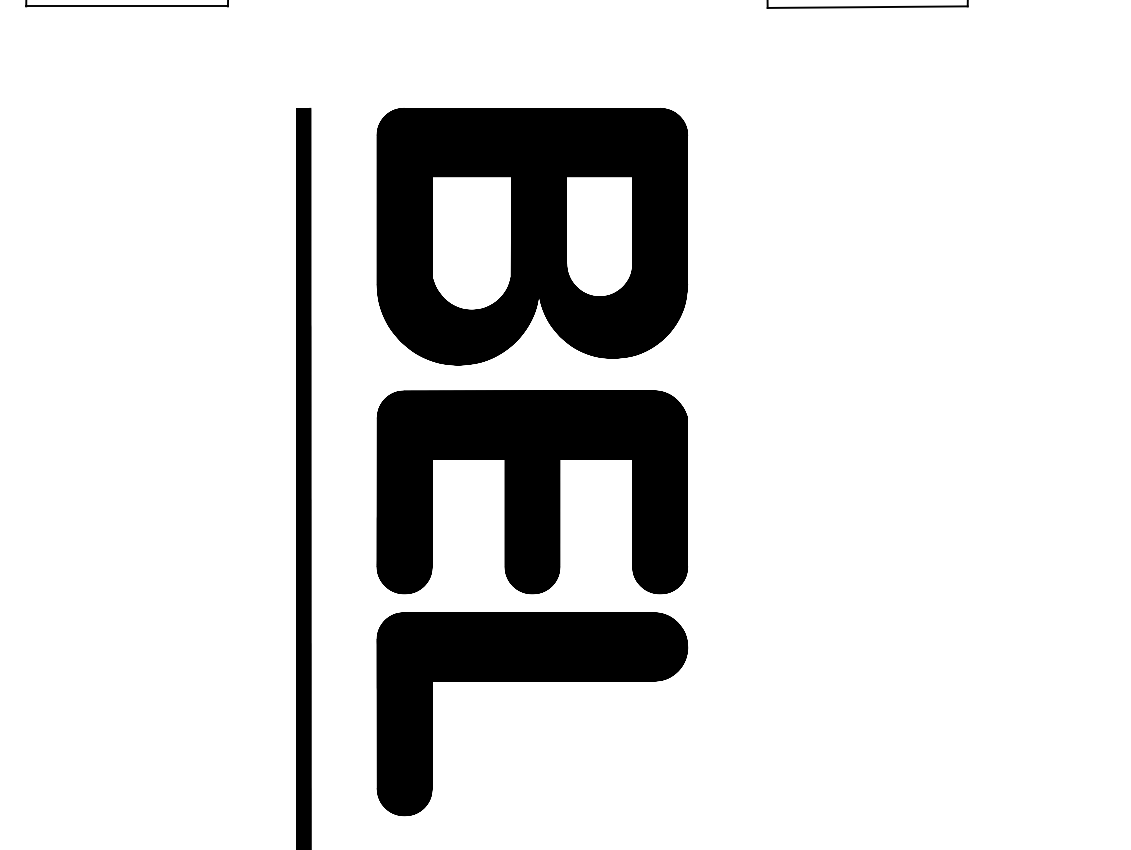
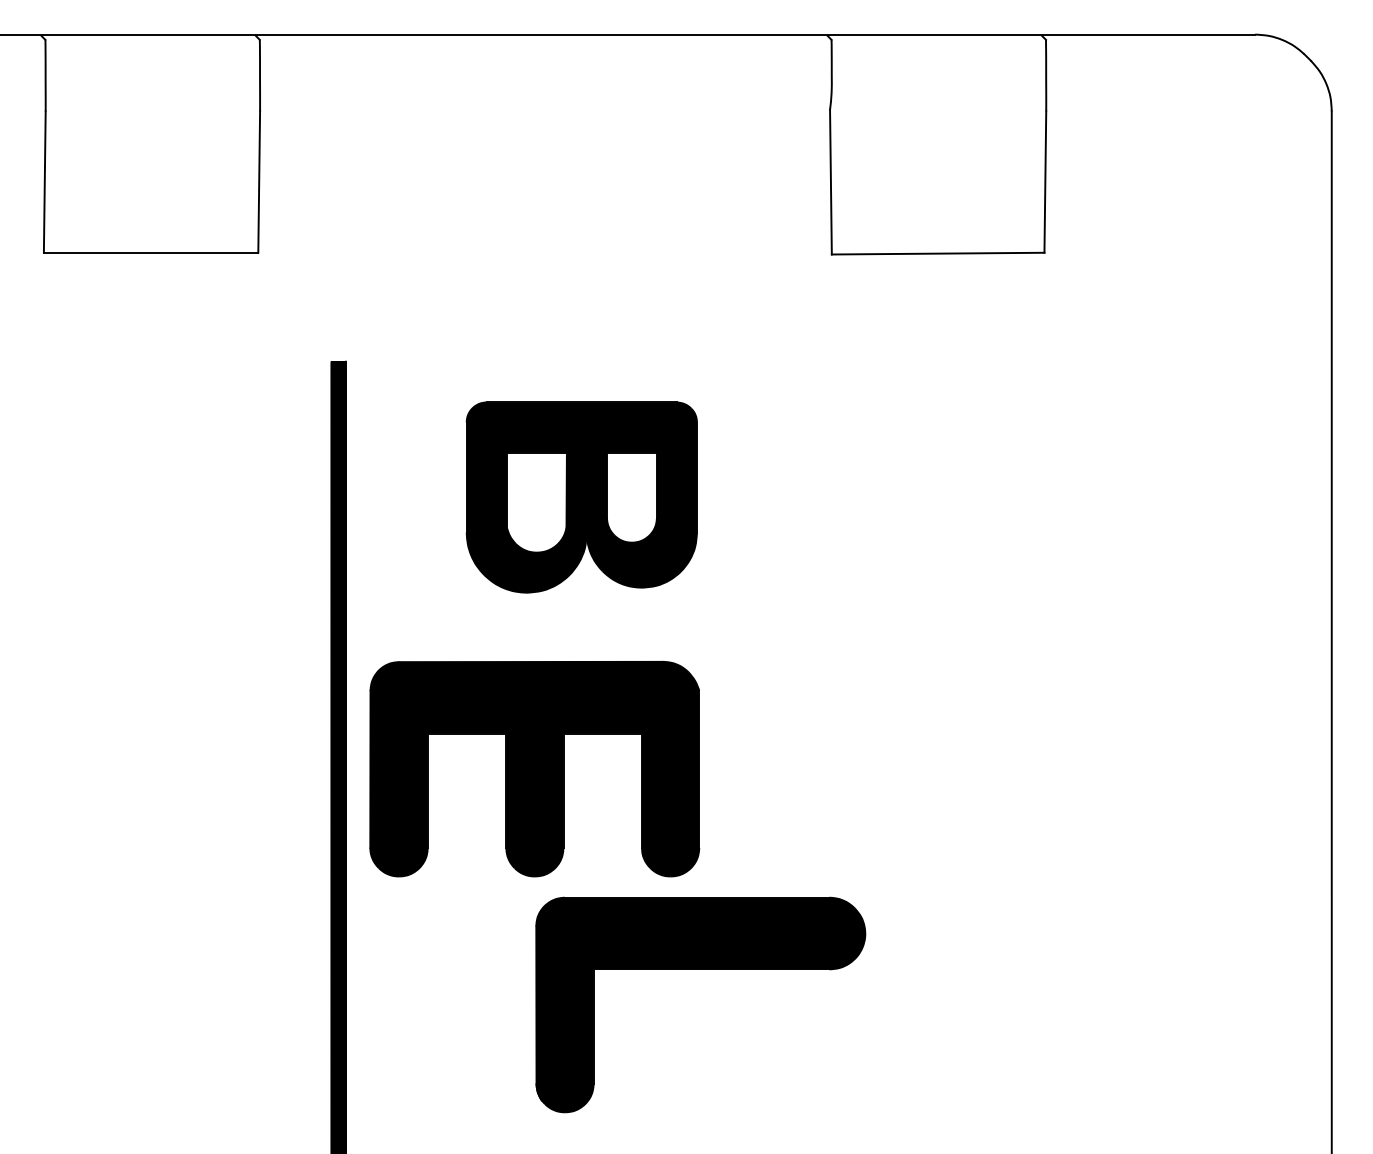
part: (532, 236) -> (581, 497), size x0.7
part: (532, 491) -> (534, 768), moved
part: (532, 681) -> (700, 970), moved

